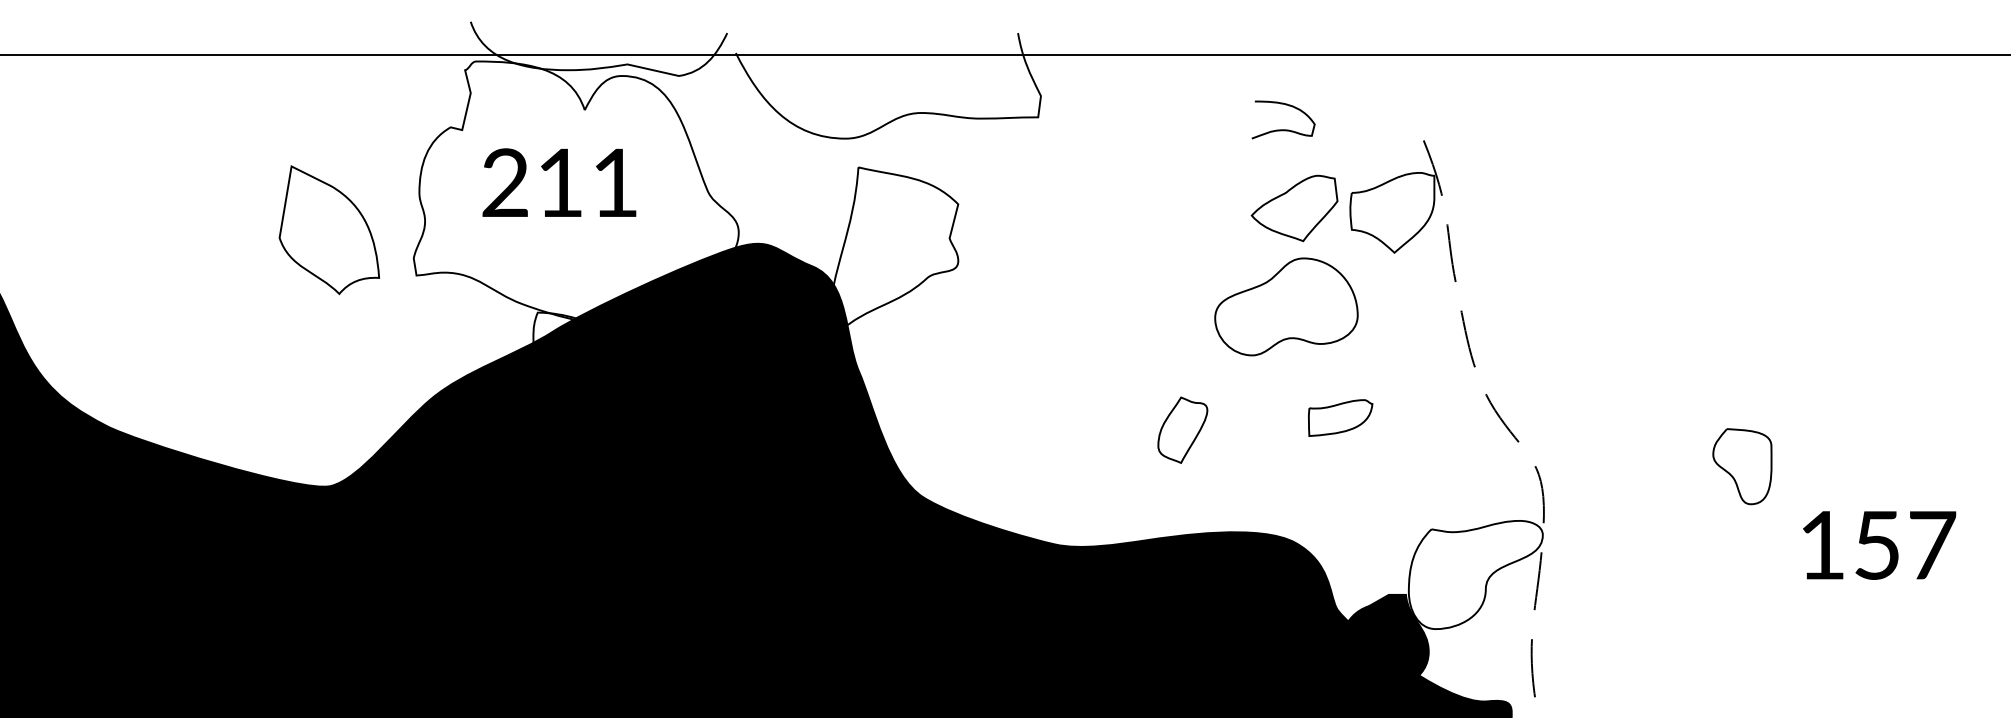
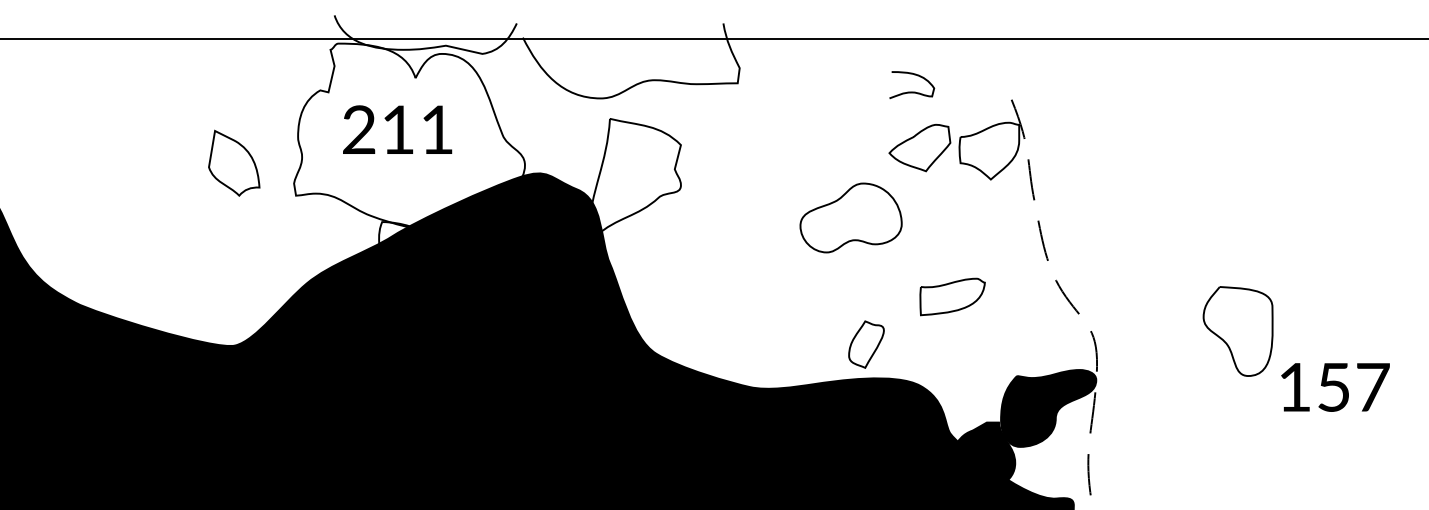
part: (329, 228) -> (234, 162), size x0.71
part: (1285, 306) -> (850, 217), moved
part: (1340, 417) -> (952, 296), size x1.43
part: (1182, 430) -> (866, 344), moved
part: (1741, 466) -> (1237, 331), size x1.67
fill: (1475, 575) -> (1048, 408), added

